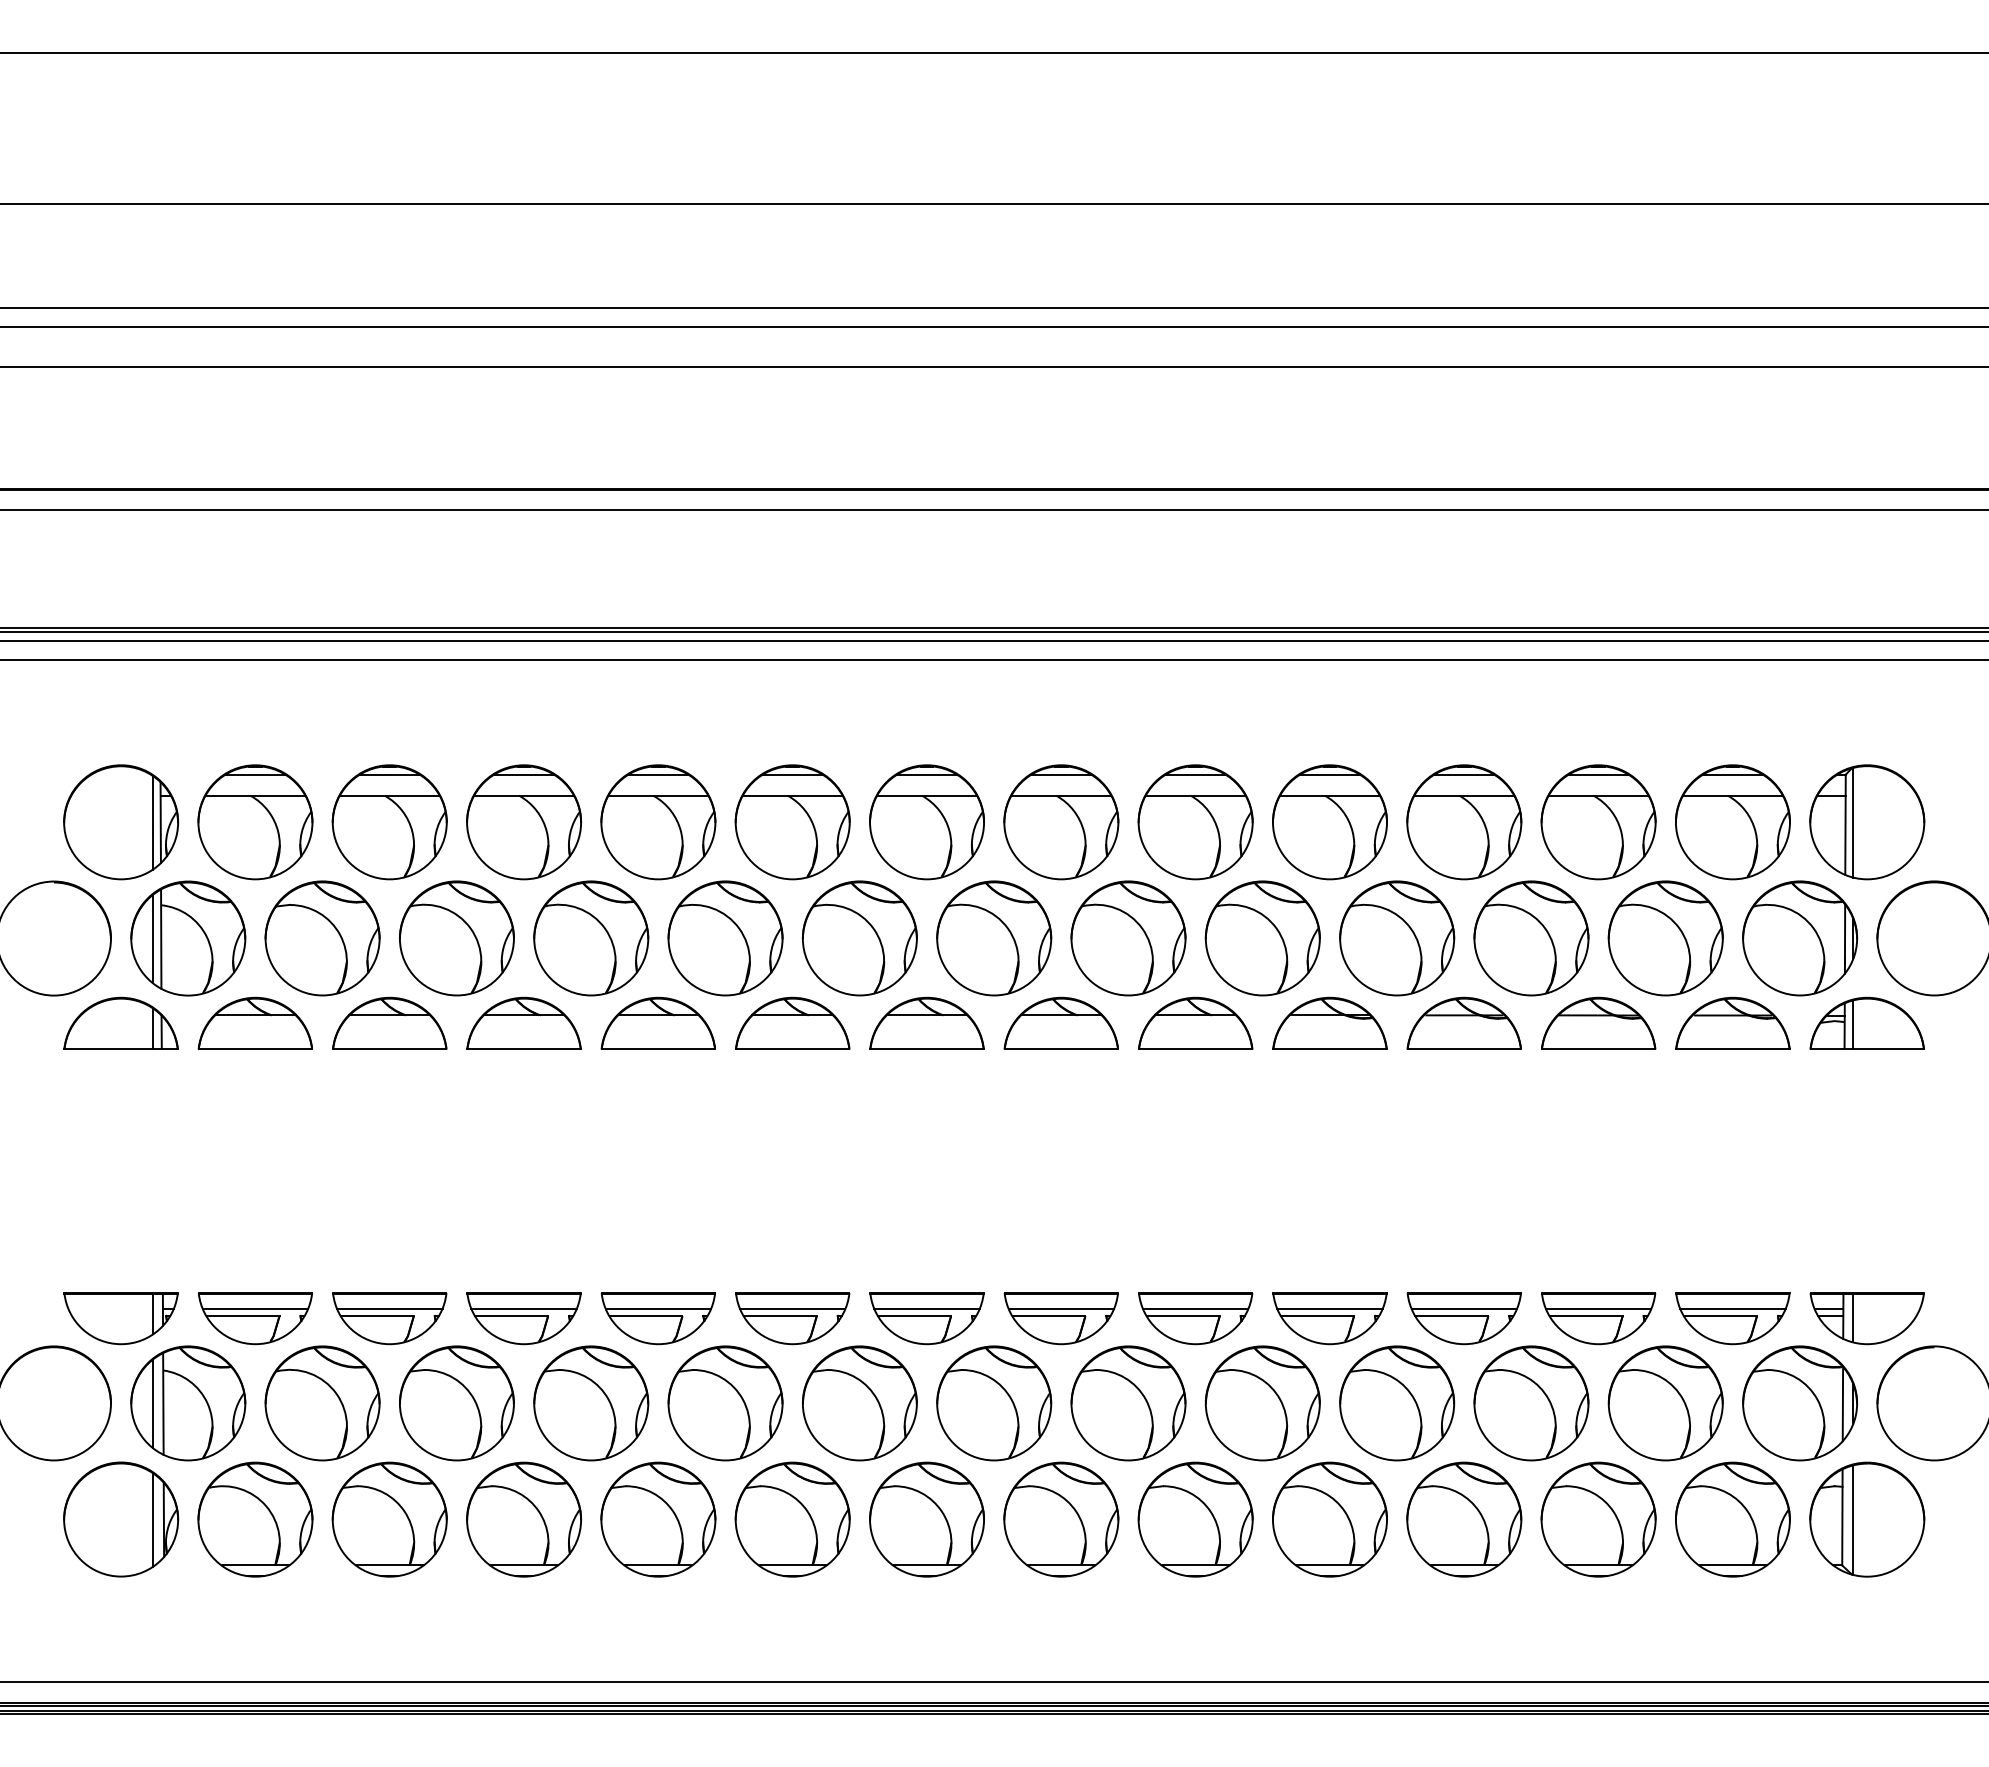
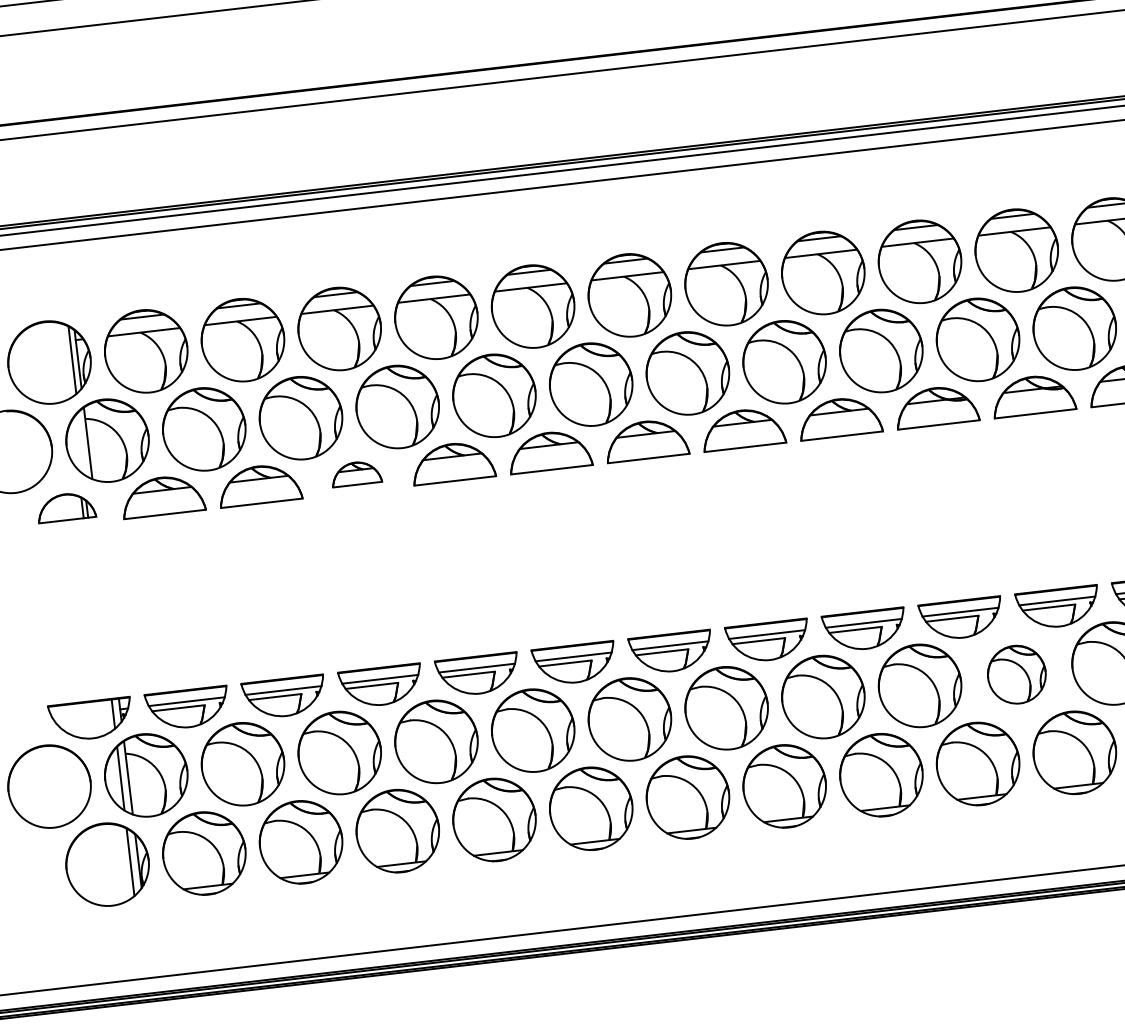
line: (152, 938) -> (81, 443), removed
part: (120, 1022) -> (65, 506), size x0.7
part: (523, 1022) -> (355, 473), size x0.6
part: (1397, 1403) -> (1017, 674), size x0.7

